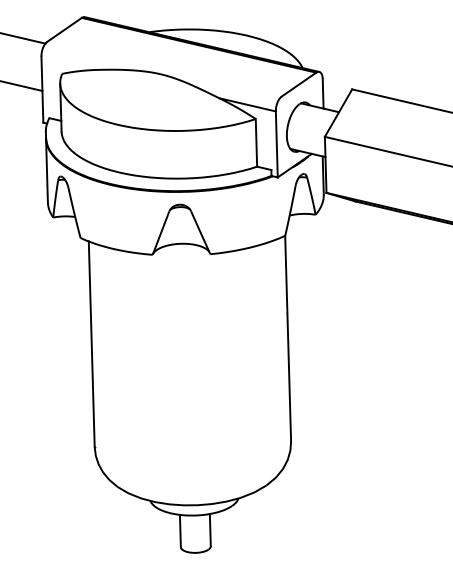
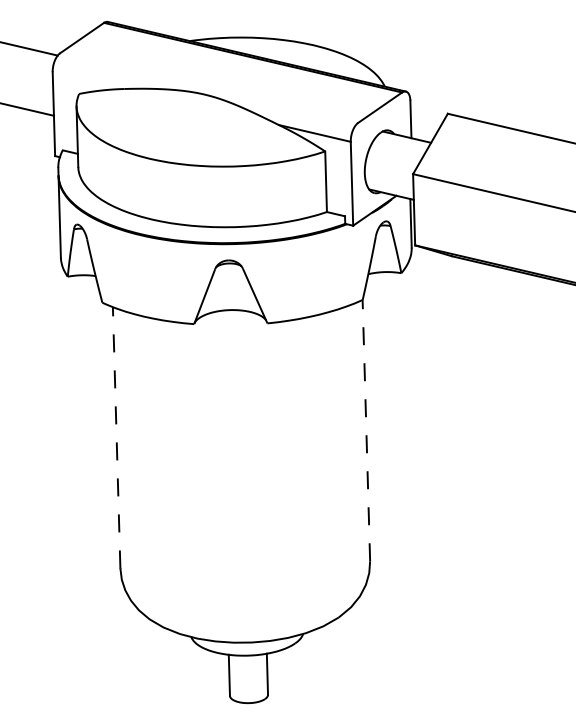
line: (288, 338) -> (366, 430), solid -> dashed
line: (91, 344) -> (116, 438), solid -> dashed

